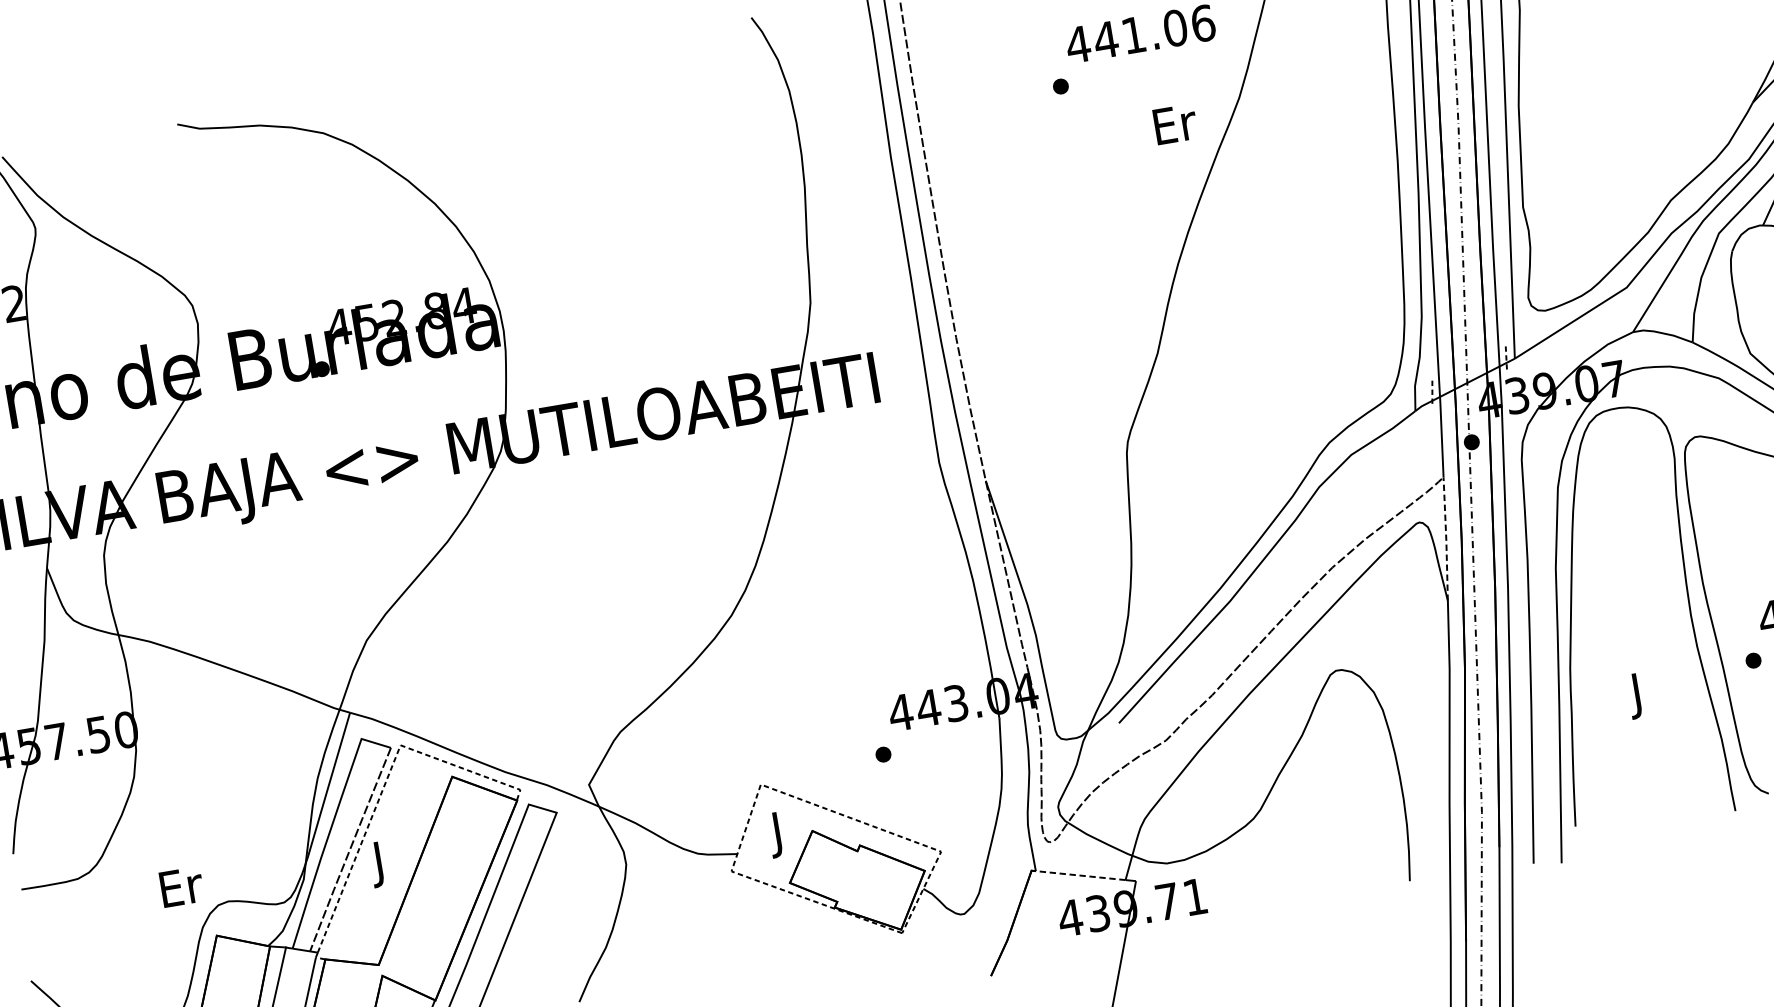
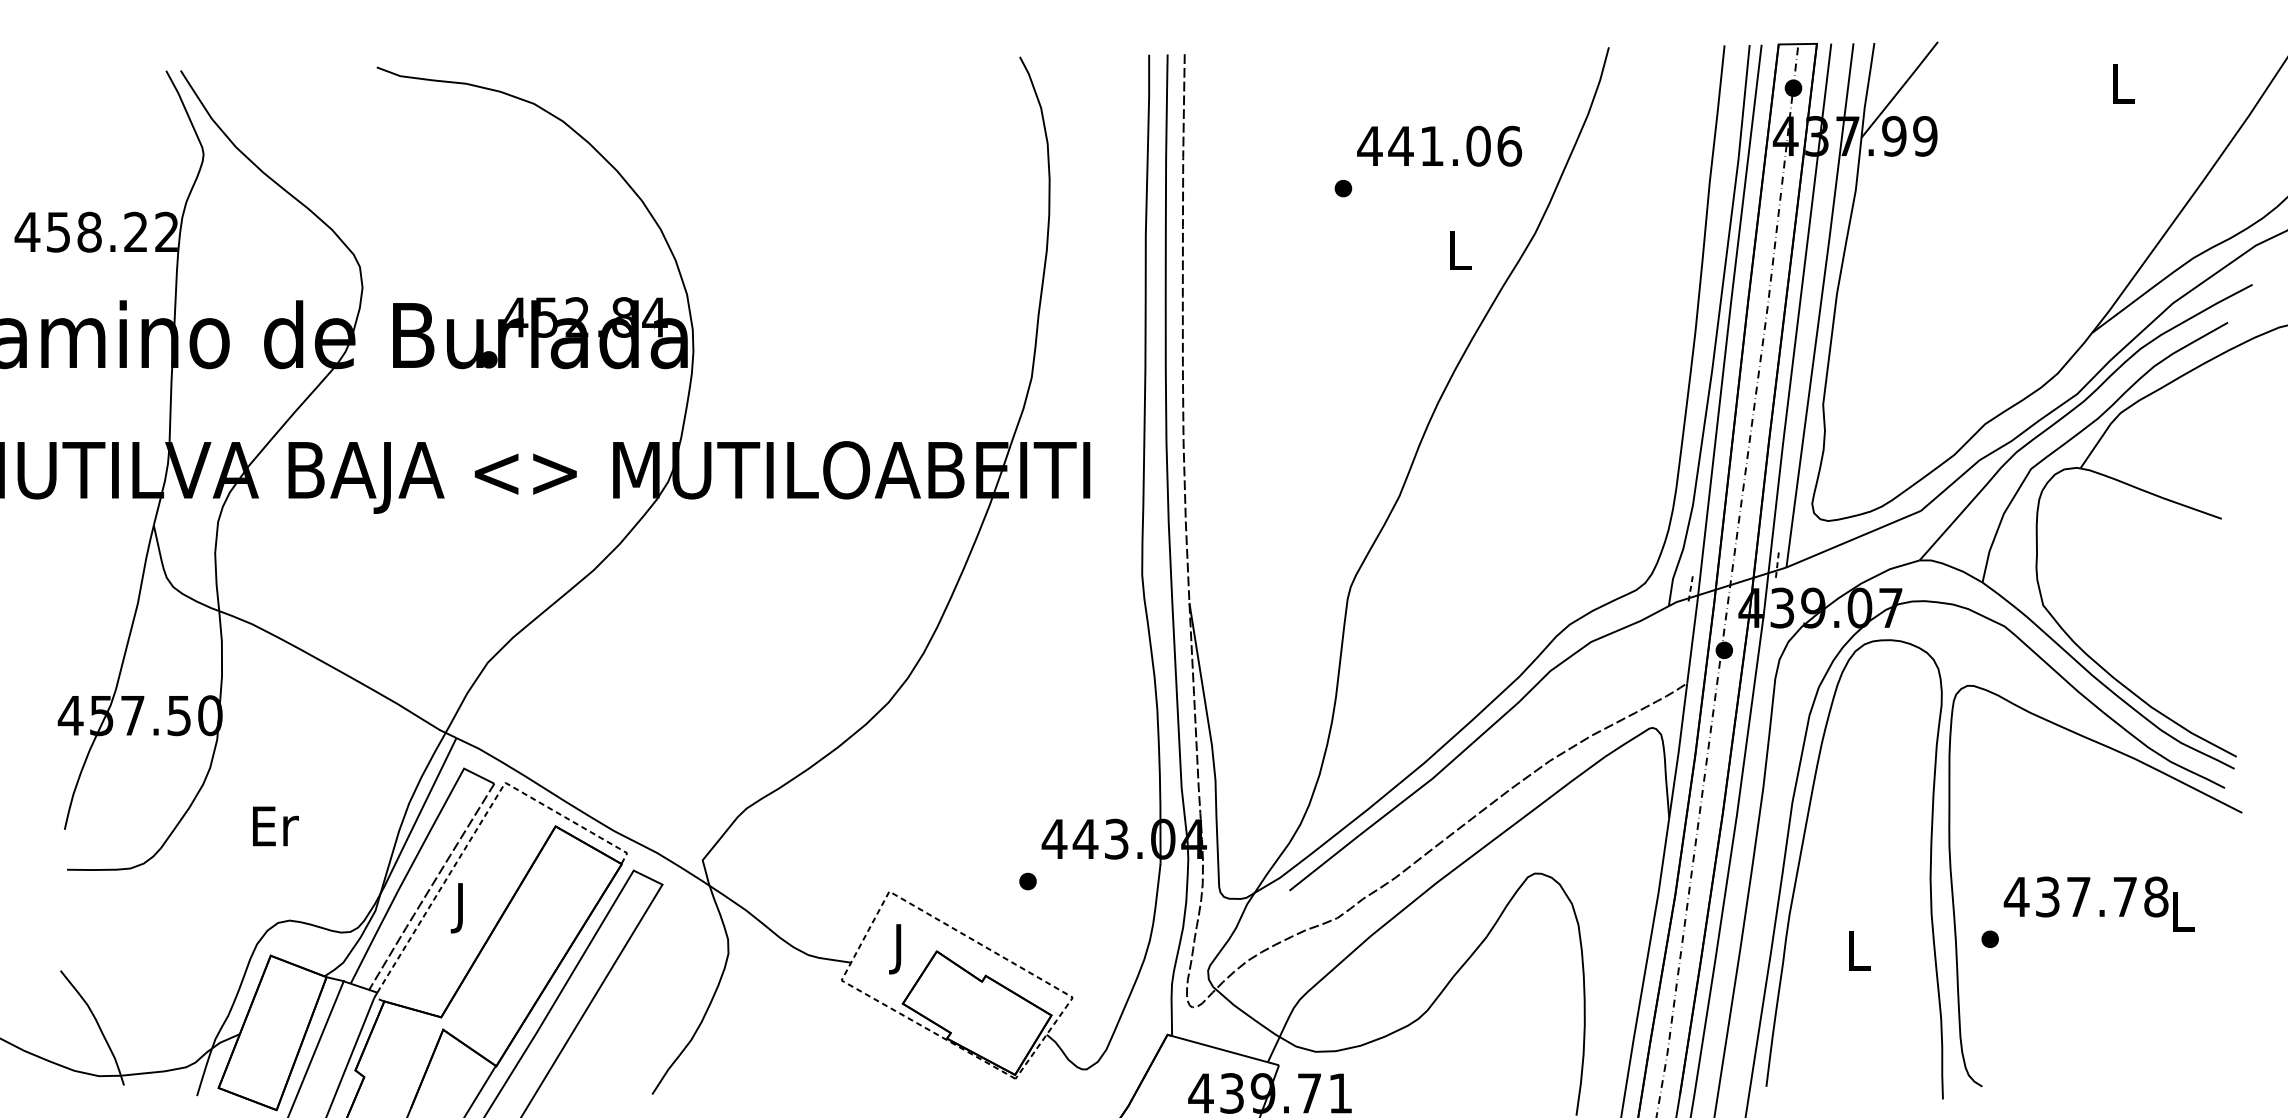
text: (1175, 124) -> (1461, 250), Er -> L
line: (1445, 538) -> (1678, 750), dashed -> solid
text: (1639, 695) -> (1859, 956), J -> L
line: (1080, 875) -> (1219, 1049), dashed -> solid
text: (181, 887) -> (275, 826), moved

